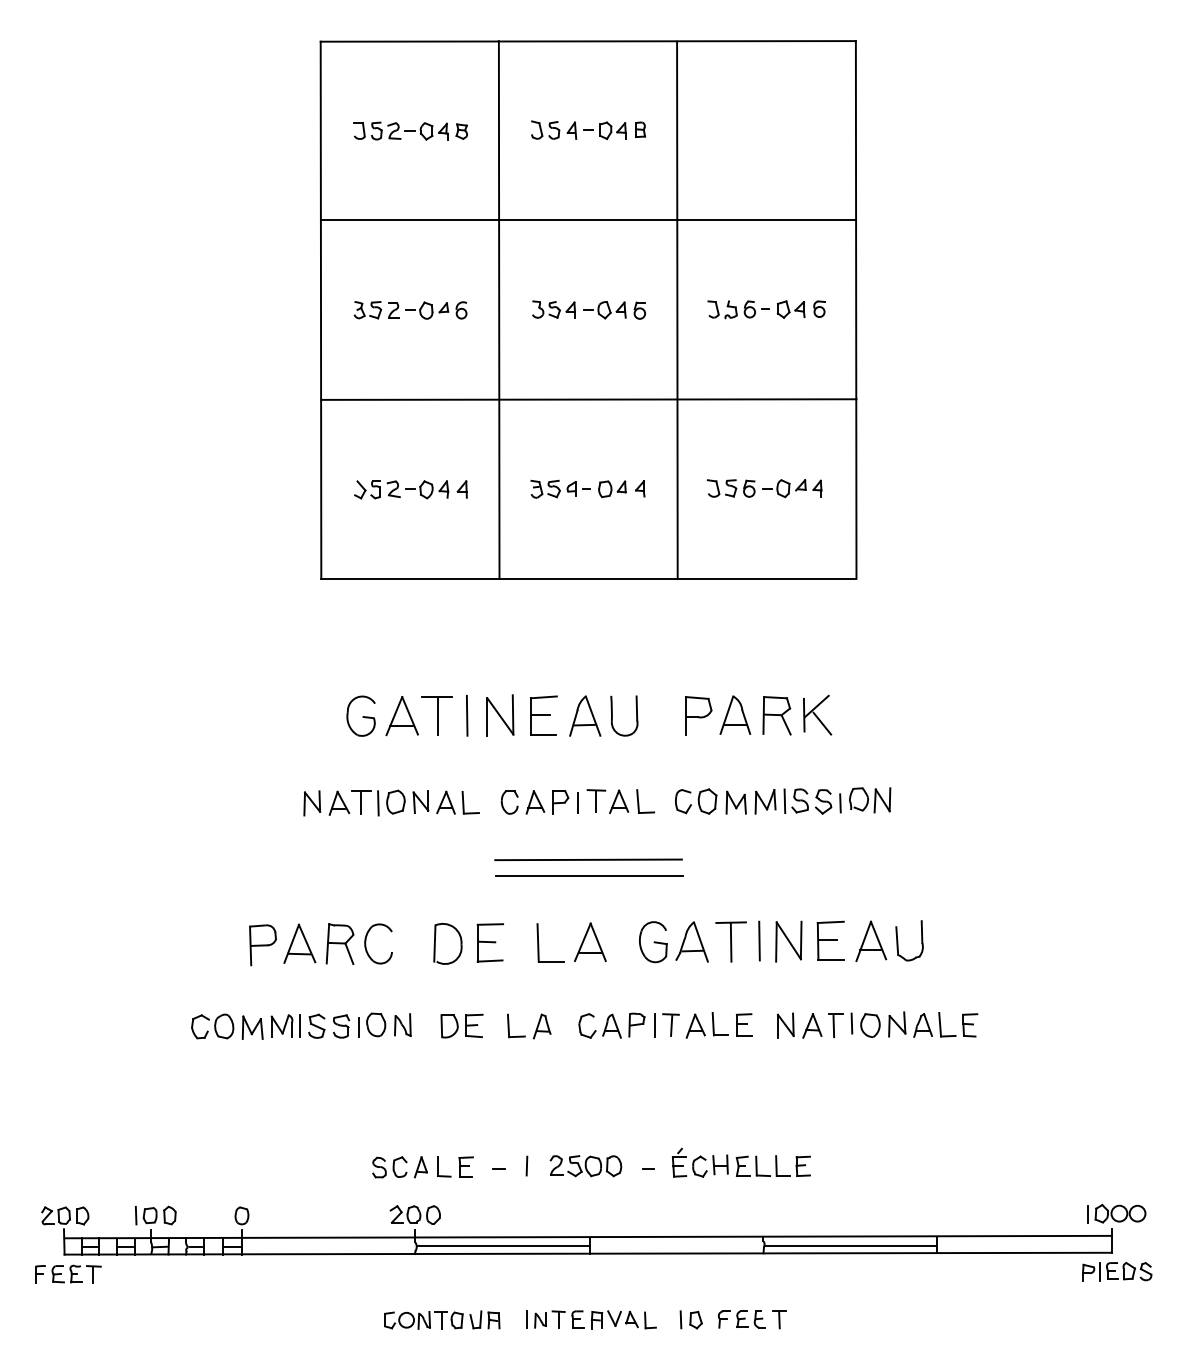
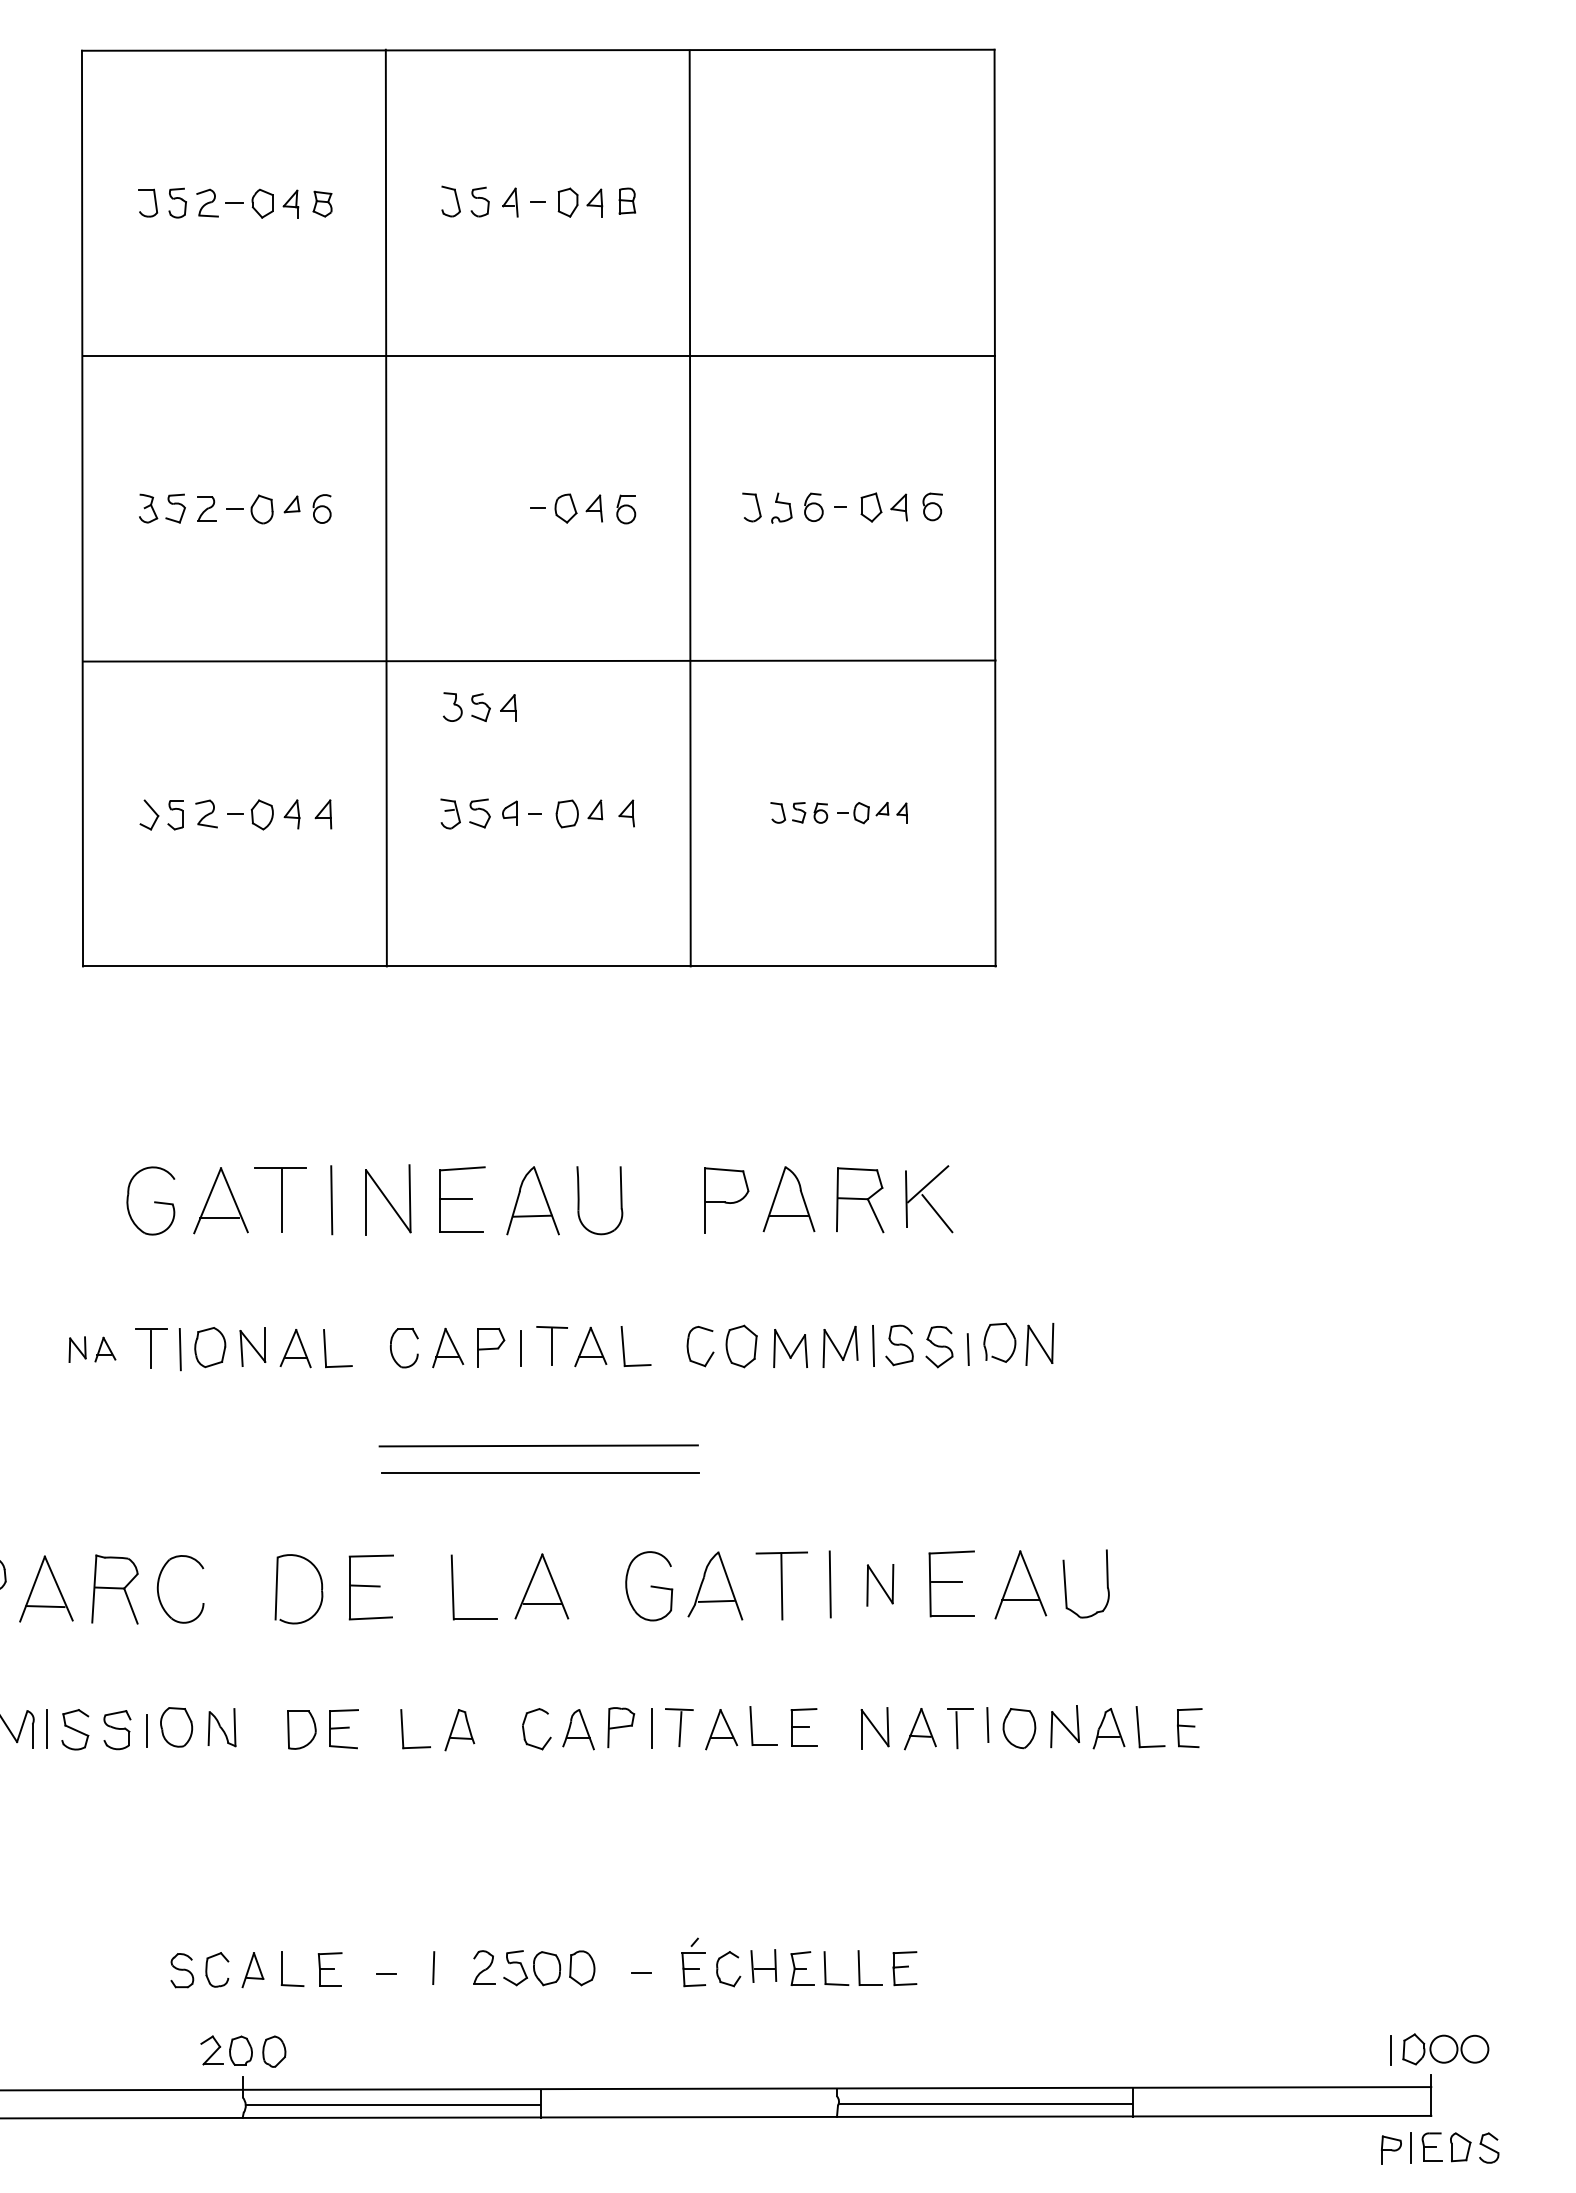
part: (553, 309) -> (478, 706), moved
part: (764, 488) -> (838, 812), size x0.7
part: (326, 803) -> (91, 1349), size x0.6
part: (788, 941) -> (879, 1585), size x0.6

